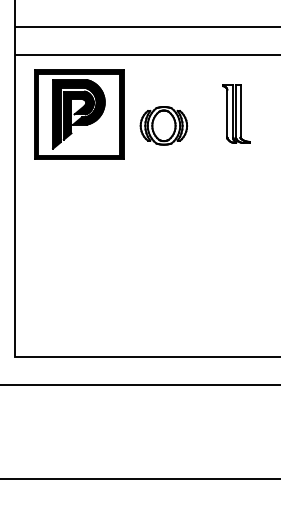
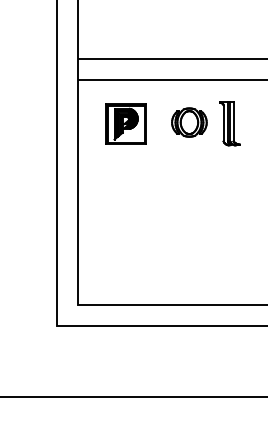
part: (234, 113) -> (229, 123), moved
part: (79, 115) -> (126, 124), size x0.6
part: (164, 125) -> (189, 122), moved

